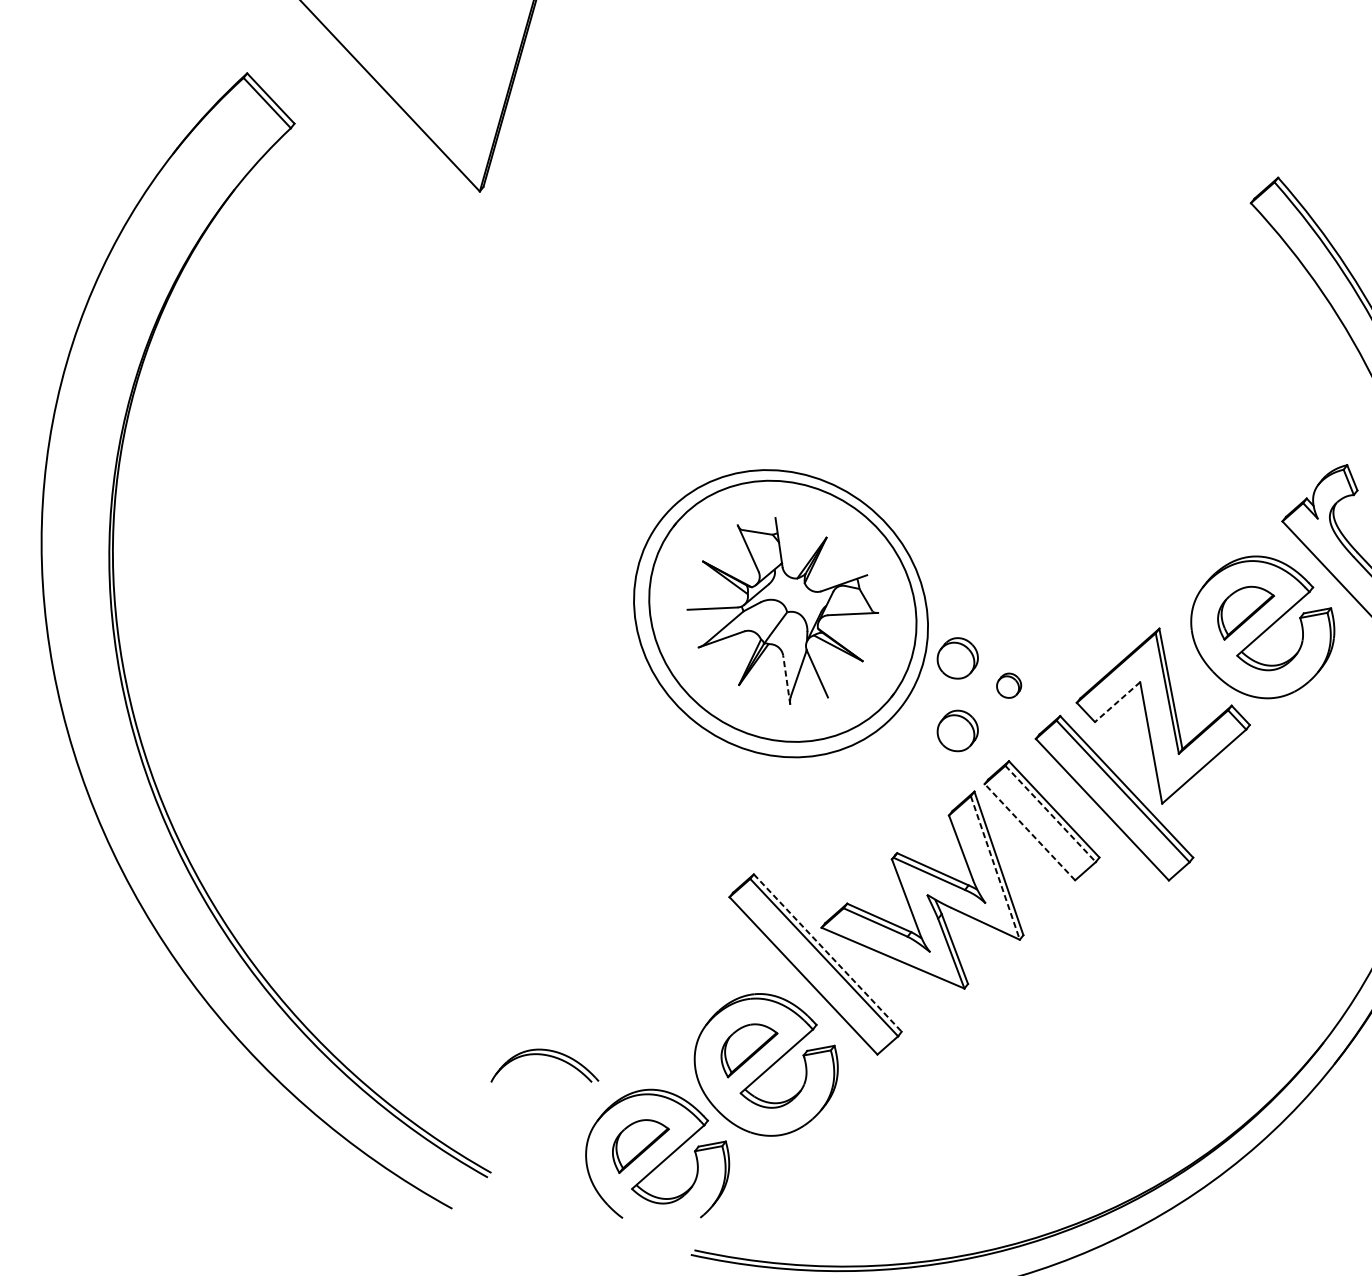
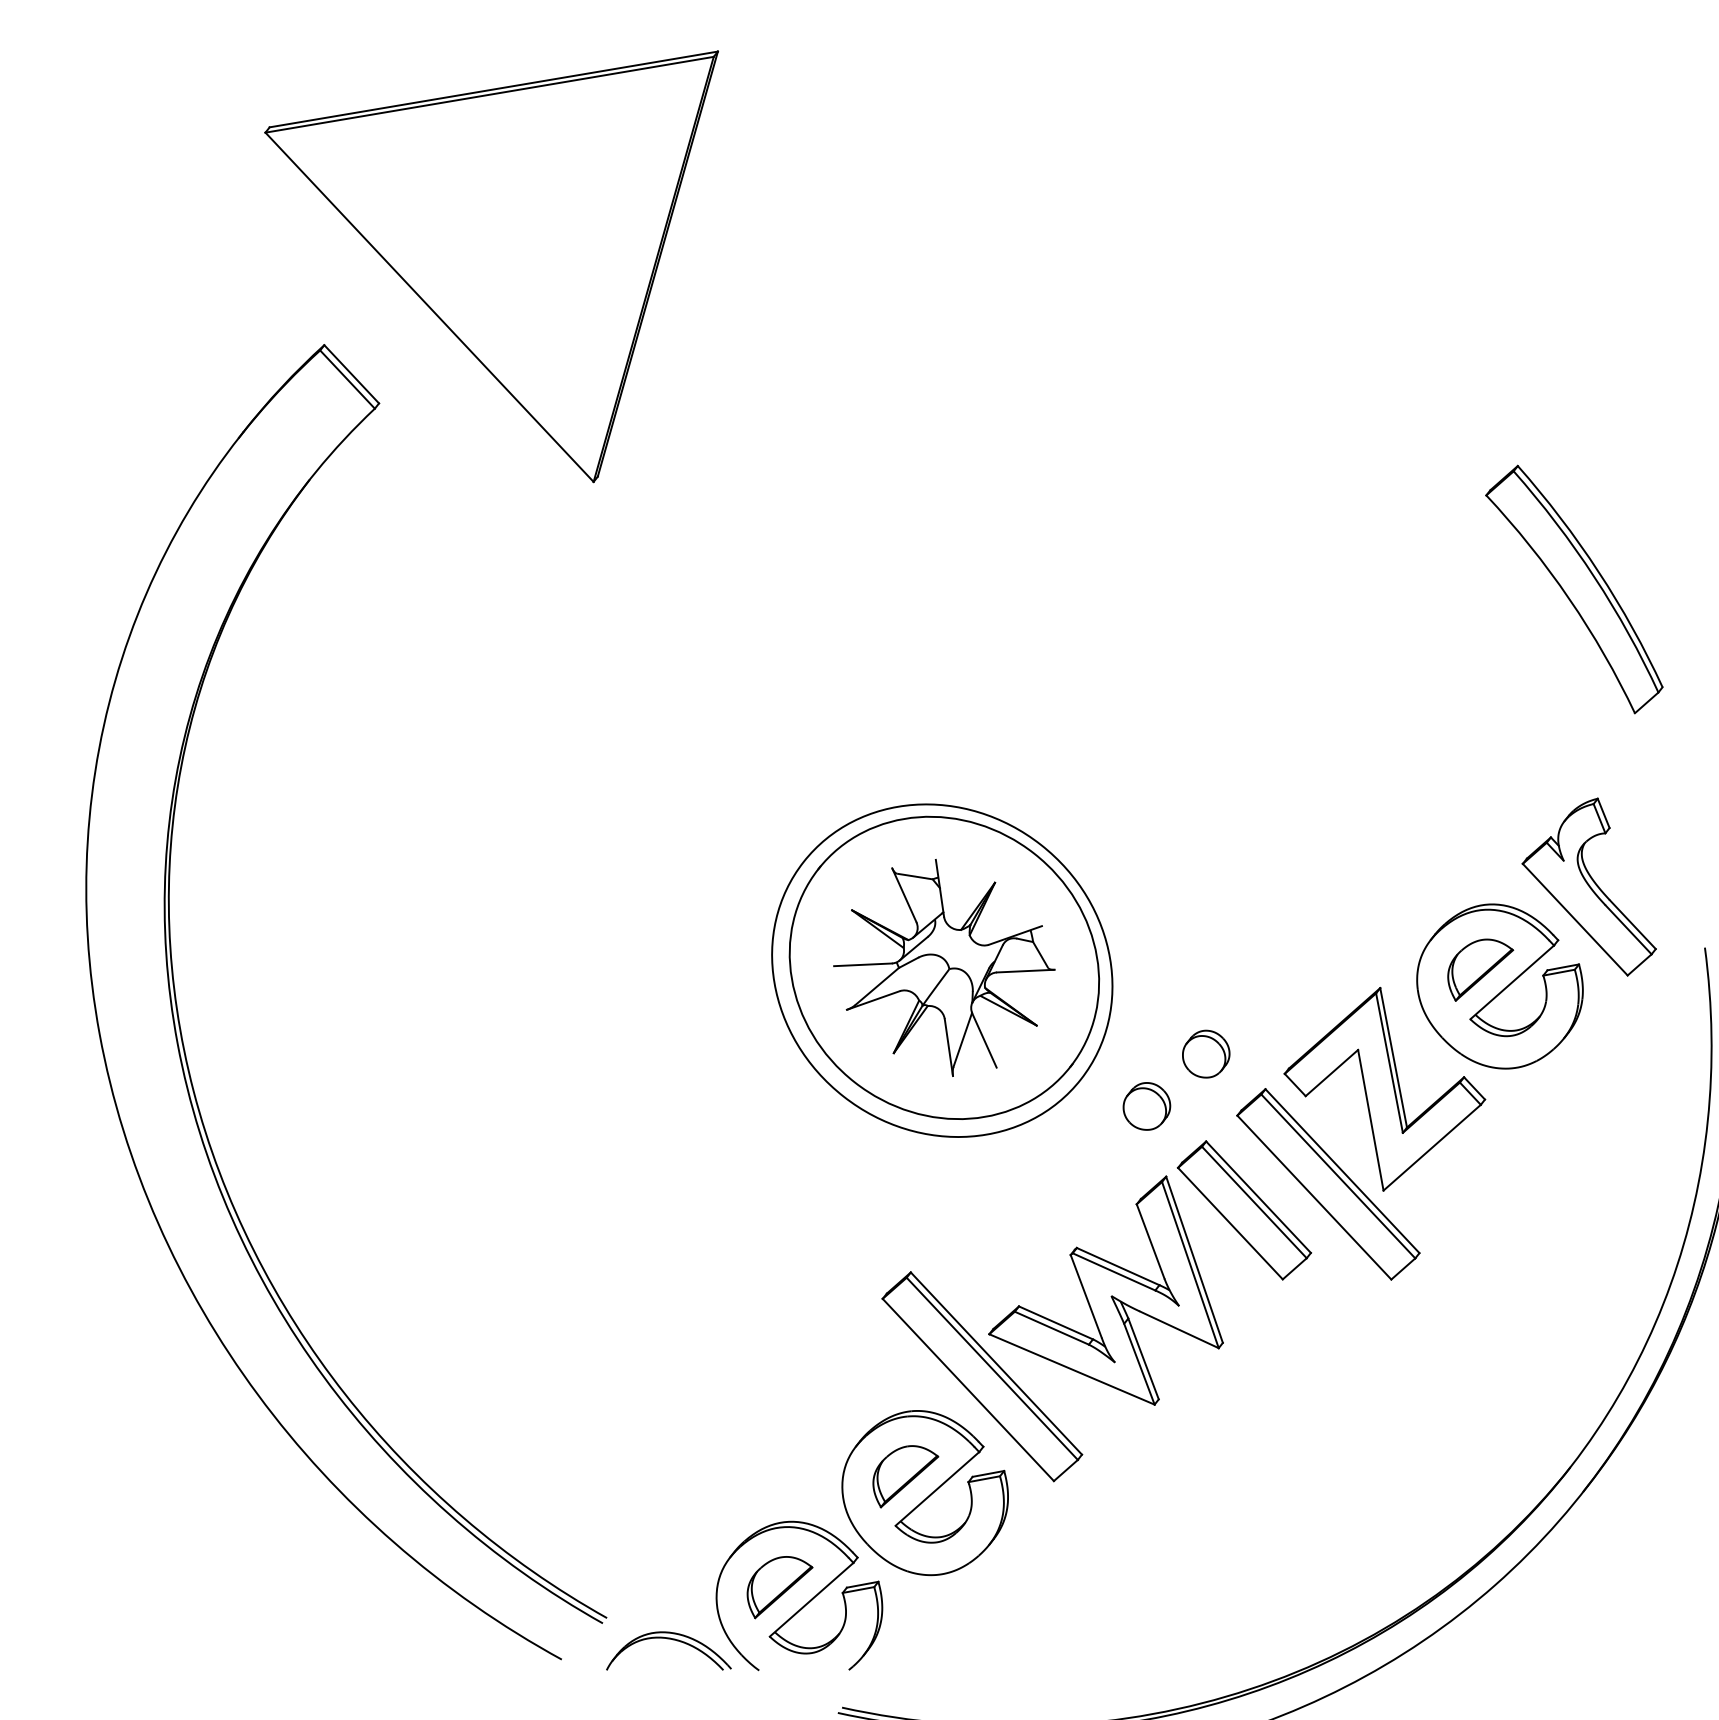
part: (957, 658) -> (1146, 1022), removed
line: (786, 680) -> (948, 1047), dashed -> solid
part: (1009, 685) -> (1206, 1053), size x1.67
line: (1117, 702) -> (1331, 1073), dashed -> solid
line: (1050, 813) -> (1254, 1202), dashed -> solid
line: (1029, 832) -> (1230, 1223), dashed -> solid
line: (995, 868) -> (1190, 1265), dashed -> solid
line: (827, 953) -> (996, 1363), dashed -> solid
part: (547, 1056) -> (672, 1640), moved

